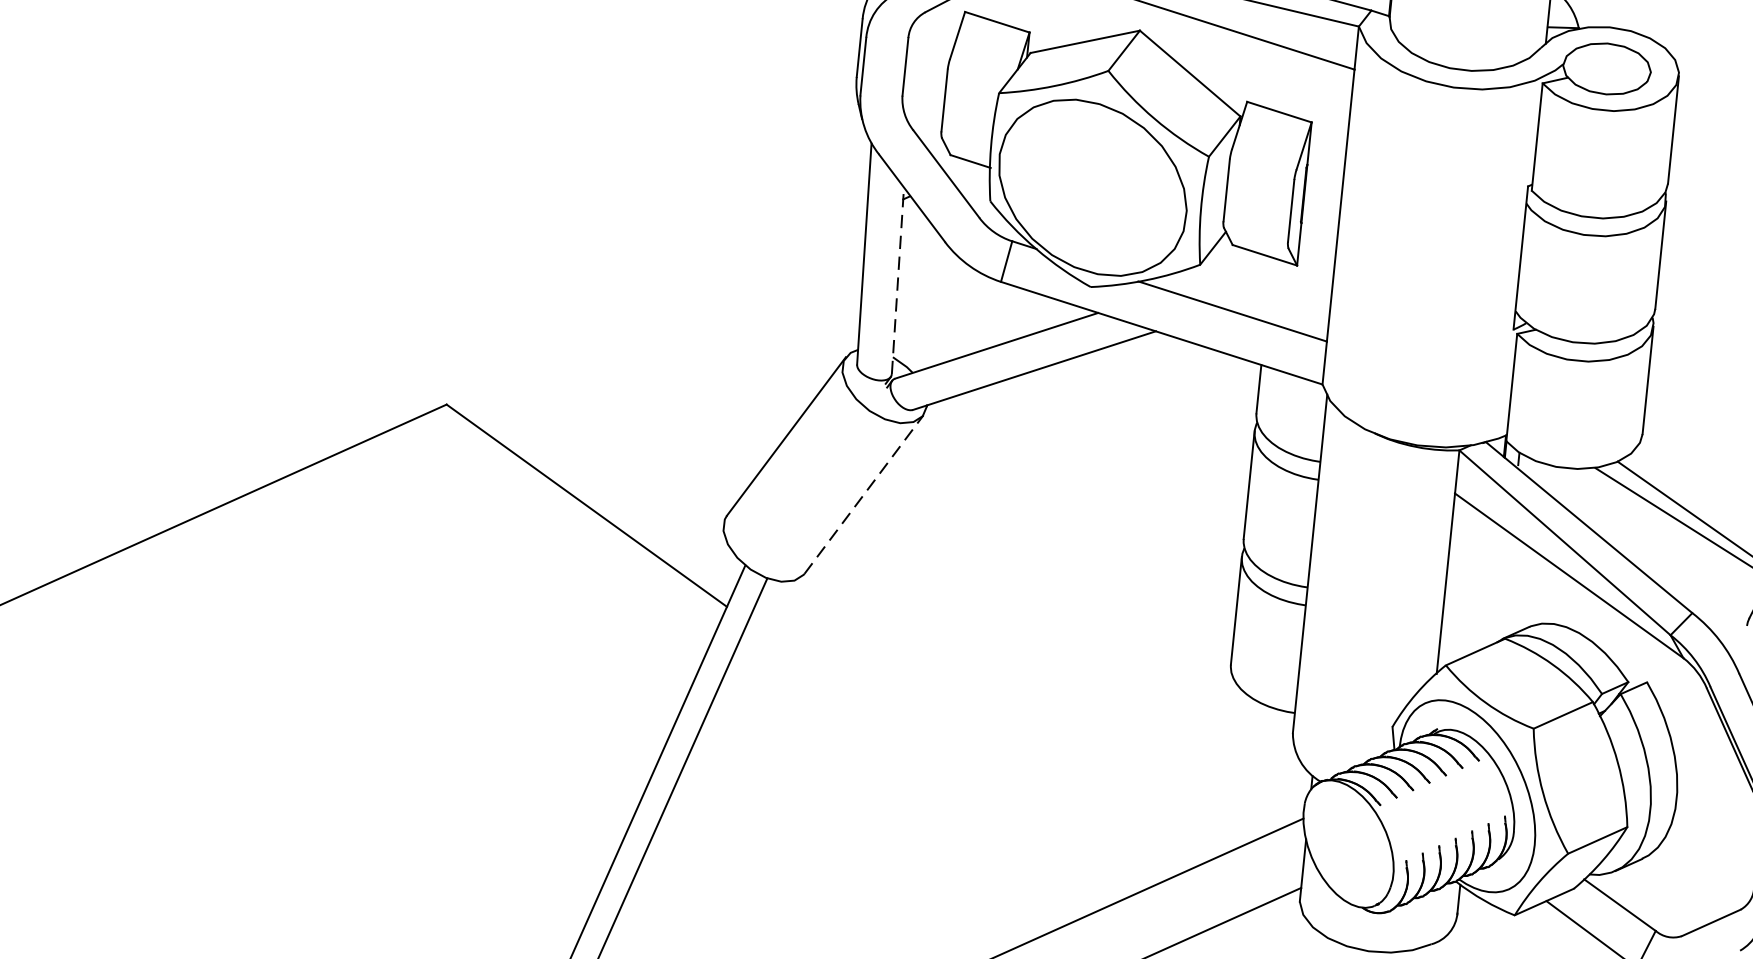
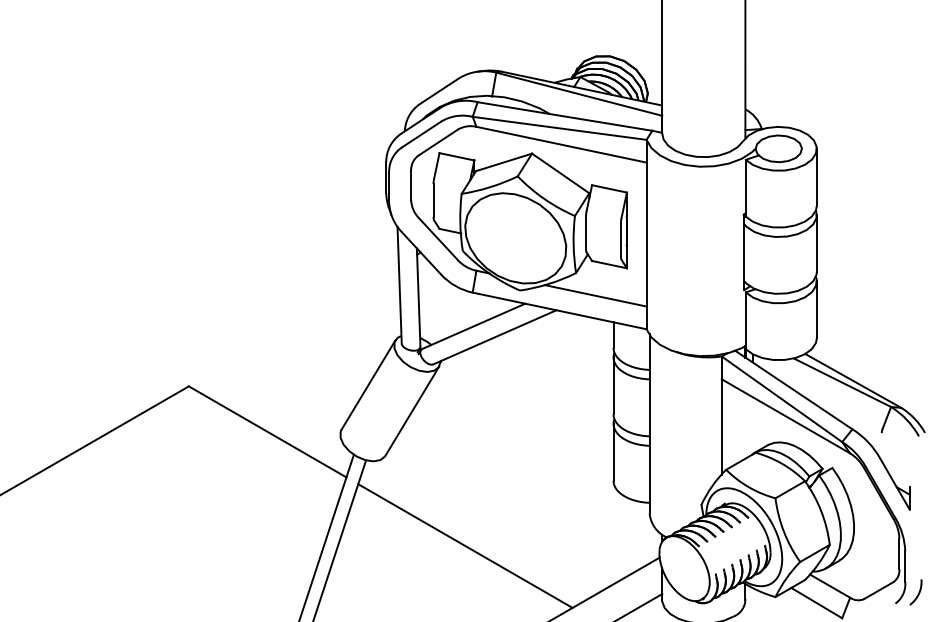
line: (897, 280) -> (418, 297), dashed -> solid
line: (864, 493) -> (412, 410), dashed -> solid
line: (938, 758) -> (465, 545), added

